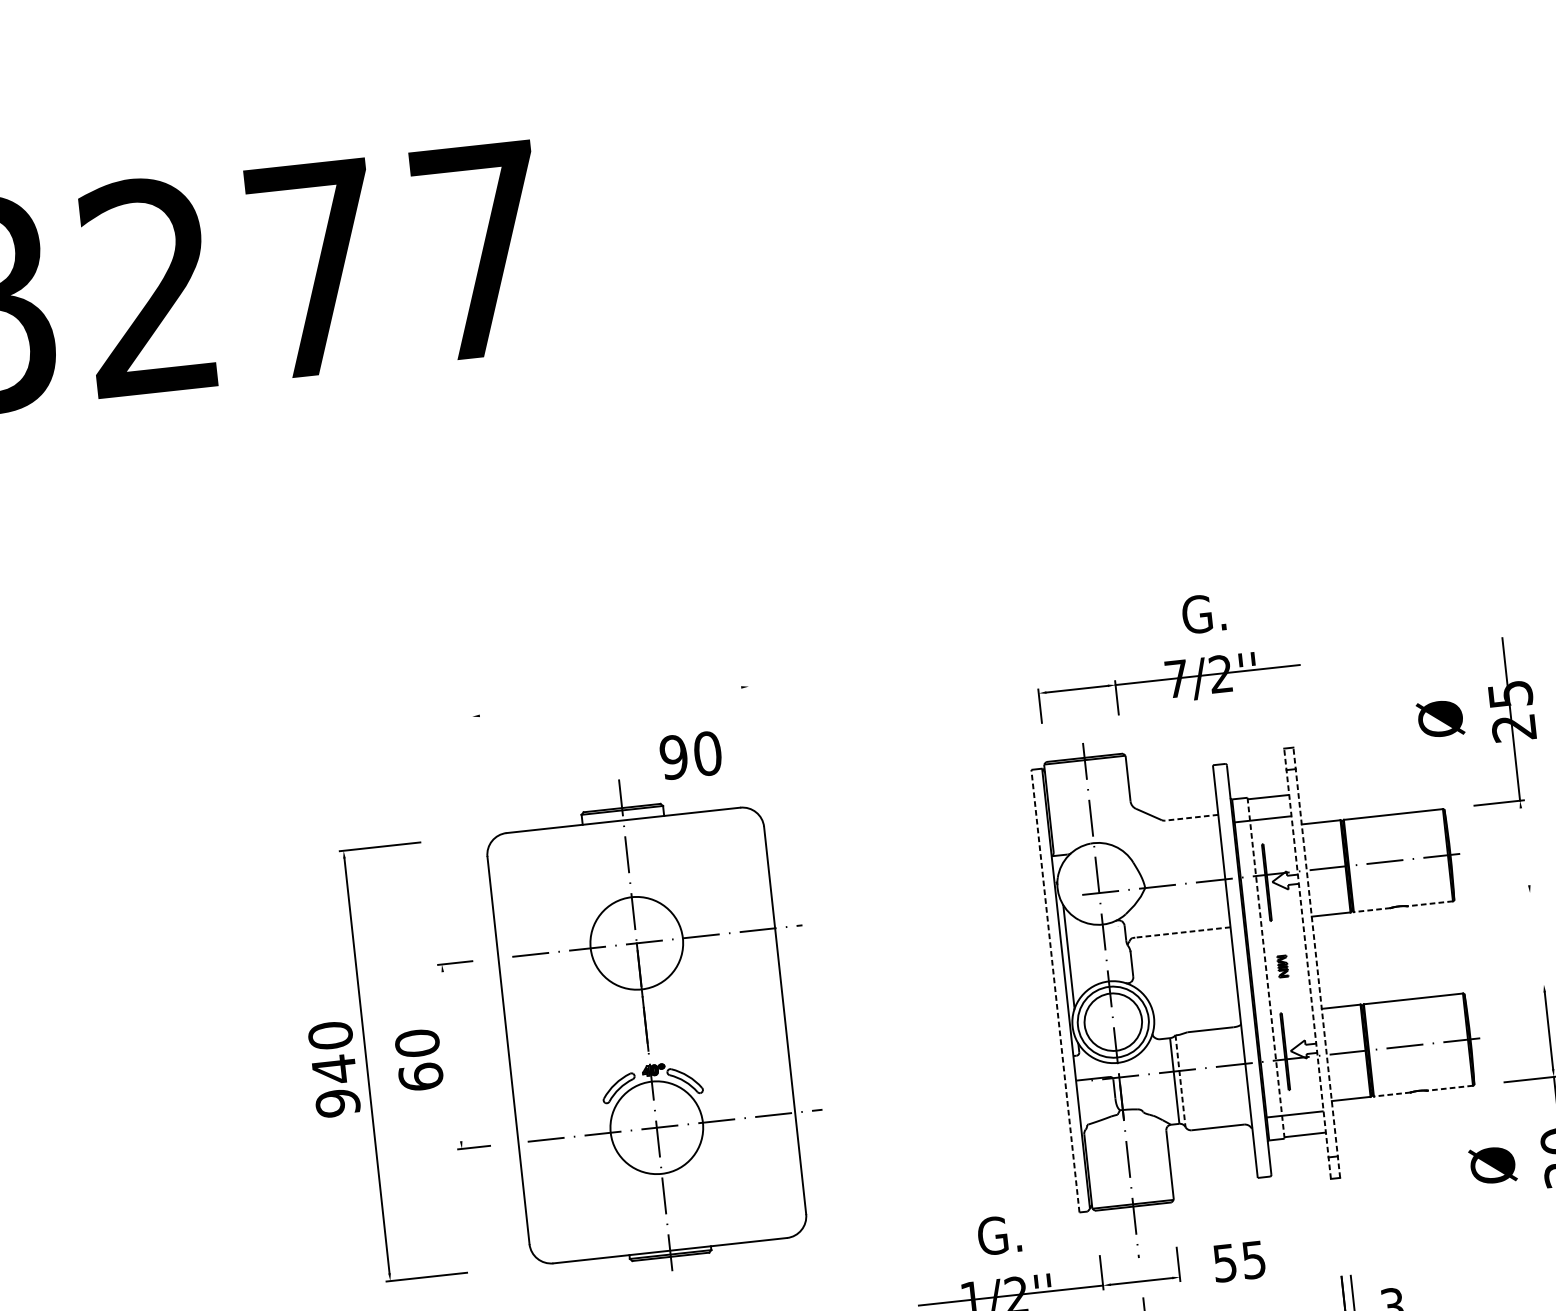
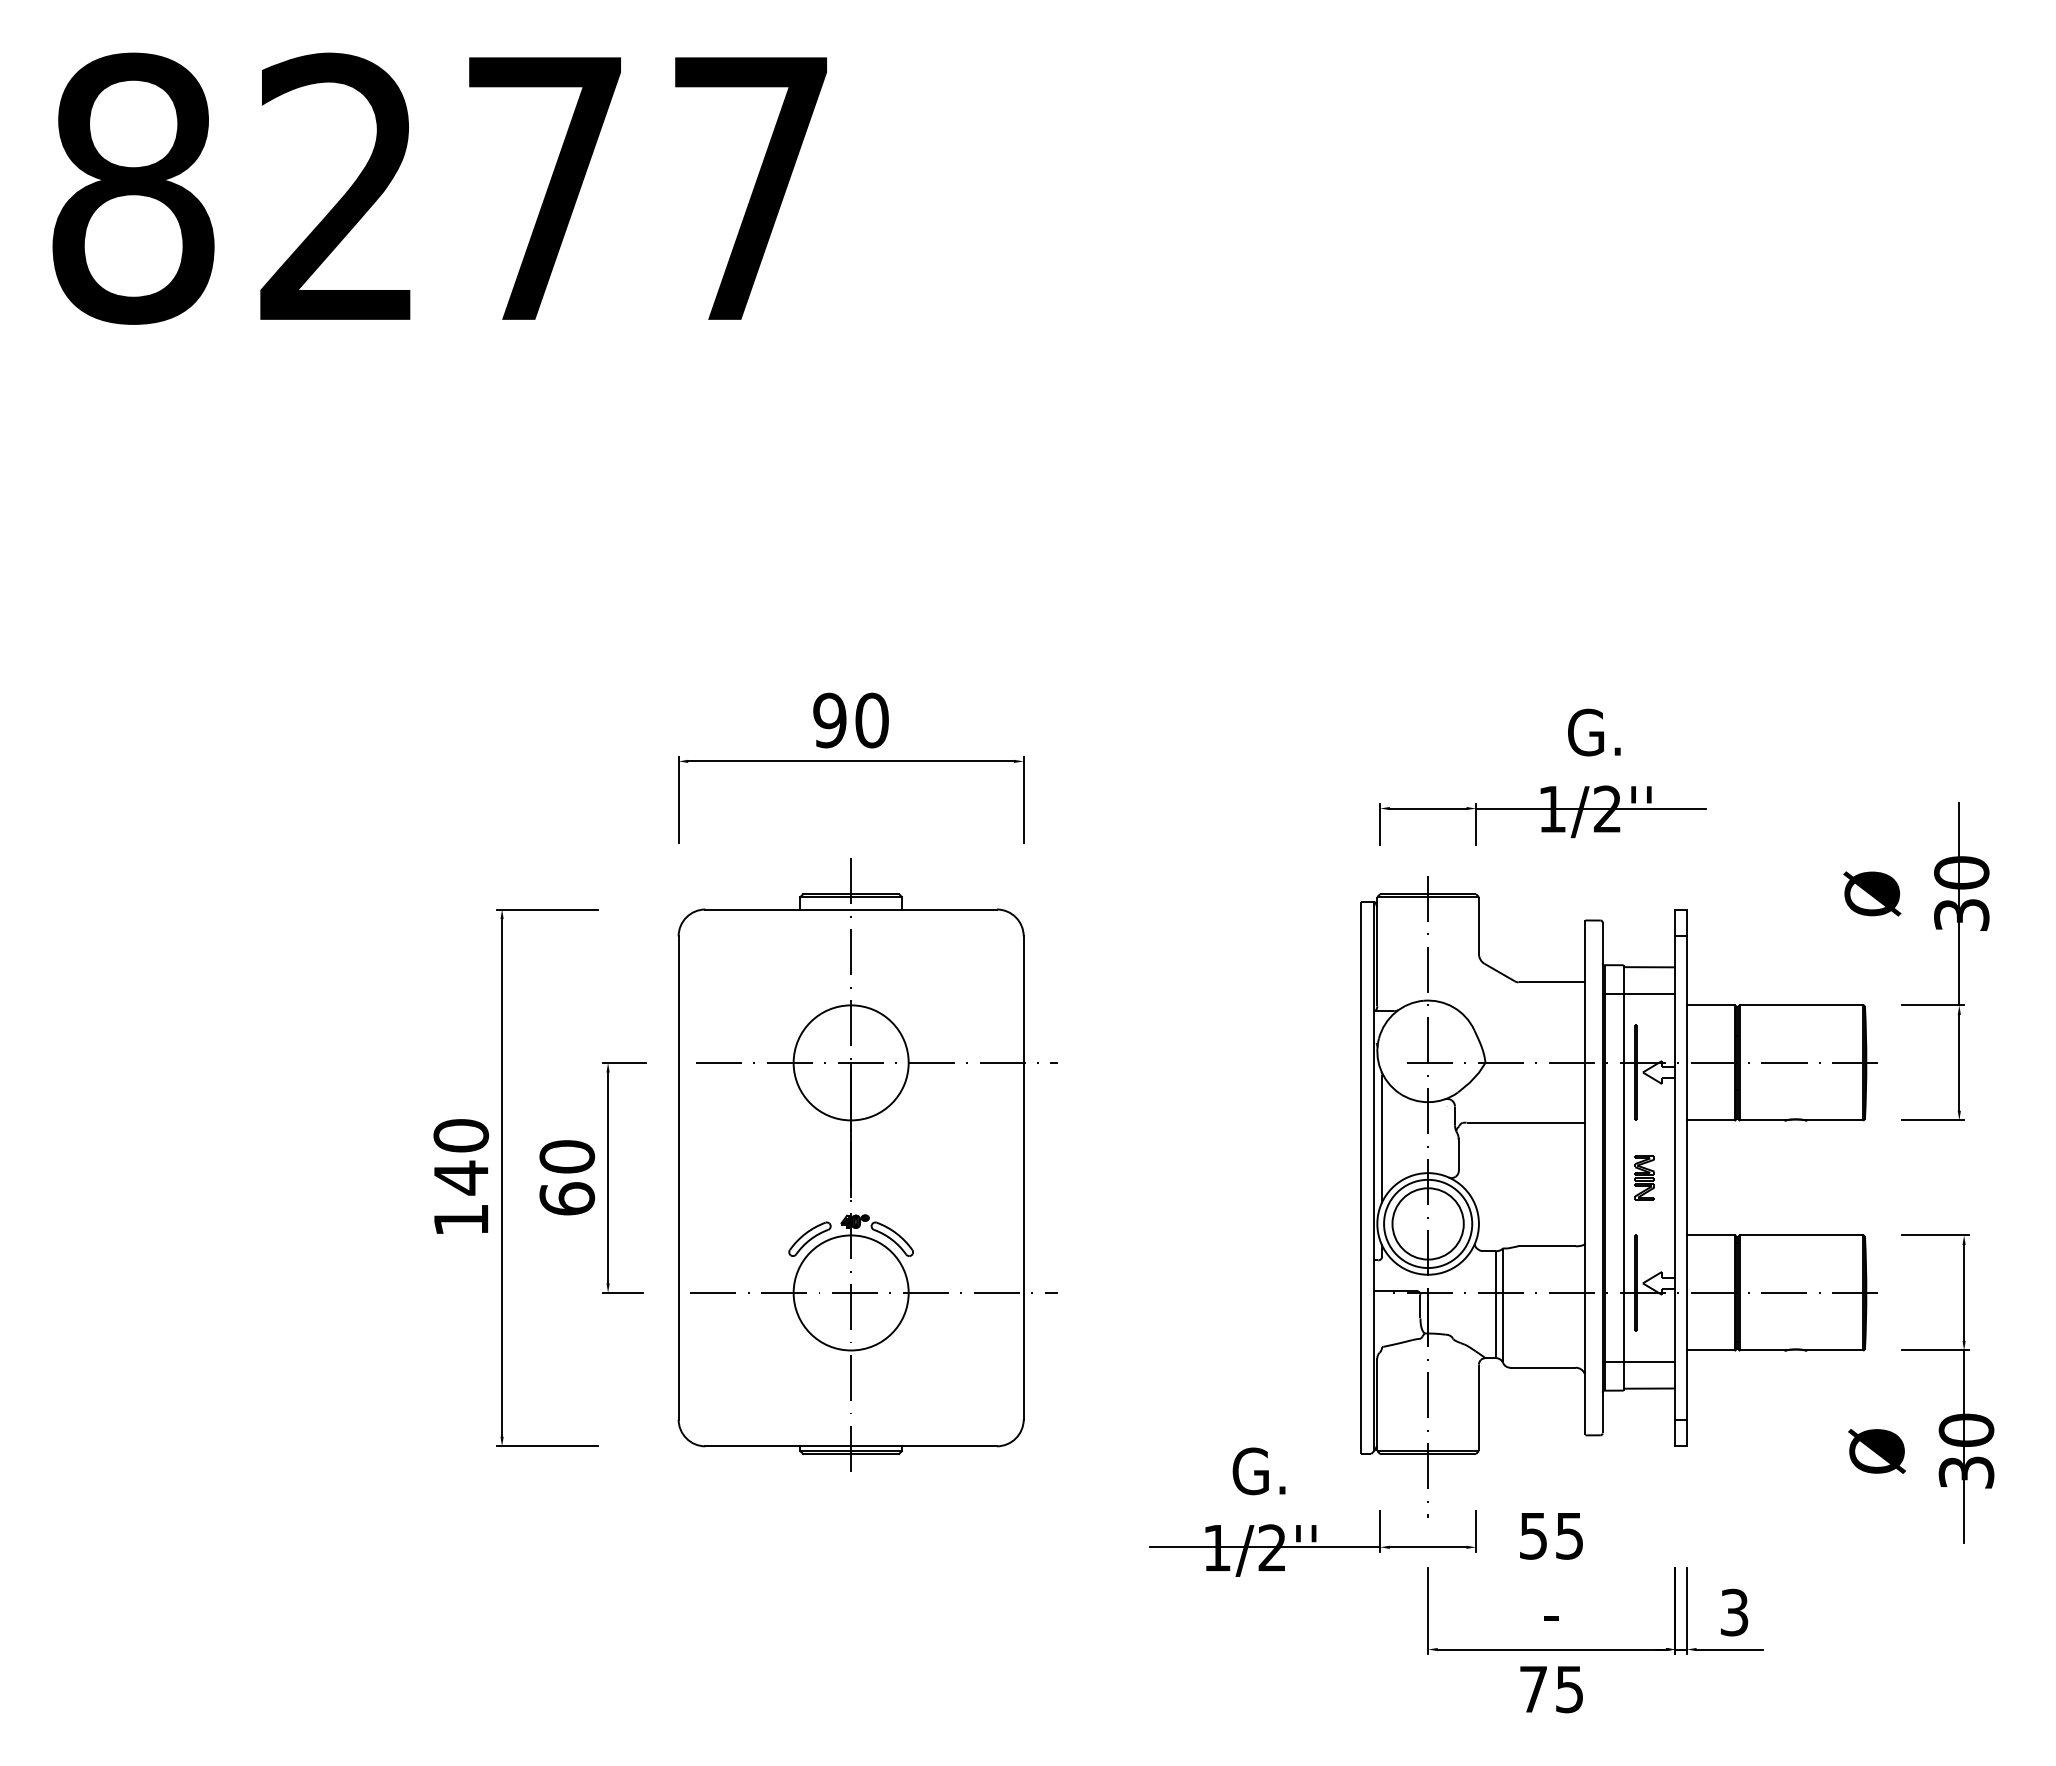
text: (1176, 679) -> (1552, 809), 7/2'' -> 1/2''
line: (610, 701) -> (851, 761), added
text: (1512, 710) -> (1961, 893), 25 -> 30
line: (752, 717) -> (1023, 799), added
line: (475, 747) -> (678, 799), added
text: (690, 755) -> (850, 720), moved
line: (1191, 817) -> (1551, 982), dashed -> solid
line: (1525, 846) -> (1959, 1062), added
line: (1509, 895) -> (1933, 1120), added
line: (1430, 903) -> (1834, 1120), dashed -> solid
line: (1372, 910) -> (1762, 1120), dashed -> solid
line: (1182, 932) -> (1525, 1122), dashed -> solid
line: (1316, 962) -> (1686, 1177), dashed -> solid
line: (1307, 963) -> (1675, 1177), dashed -> solid
part: (1282, 966) -> (1644, 1177), size x1.67
line: (1265, 967) -> (1623, 1177), dashed -> solid
line: (1521, 987) -> (1935, 1235), added
line: (1055, 990) -> (1360, 1177), dashed -> solid
line: (452, 1056) -> (608, 1177), added
line: (1180, 1081) -> (1503, 1306), dashed -> solid
line: (1450, 1088) -> (1834, 1350), dashed -> solid
line: (1392, 1094) -> (1762, 1350), dashed -> solid
text: (338, 1102) -> (461, 1219), 940 -> 140

